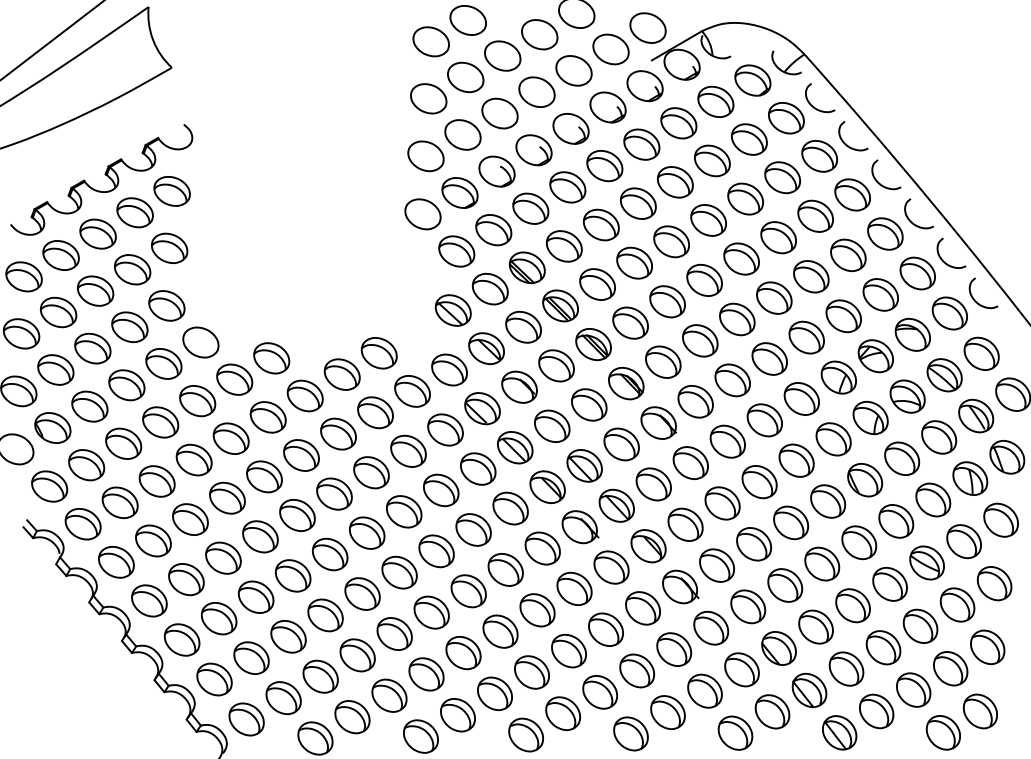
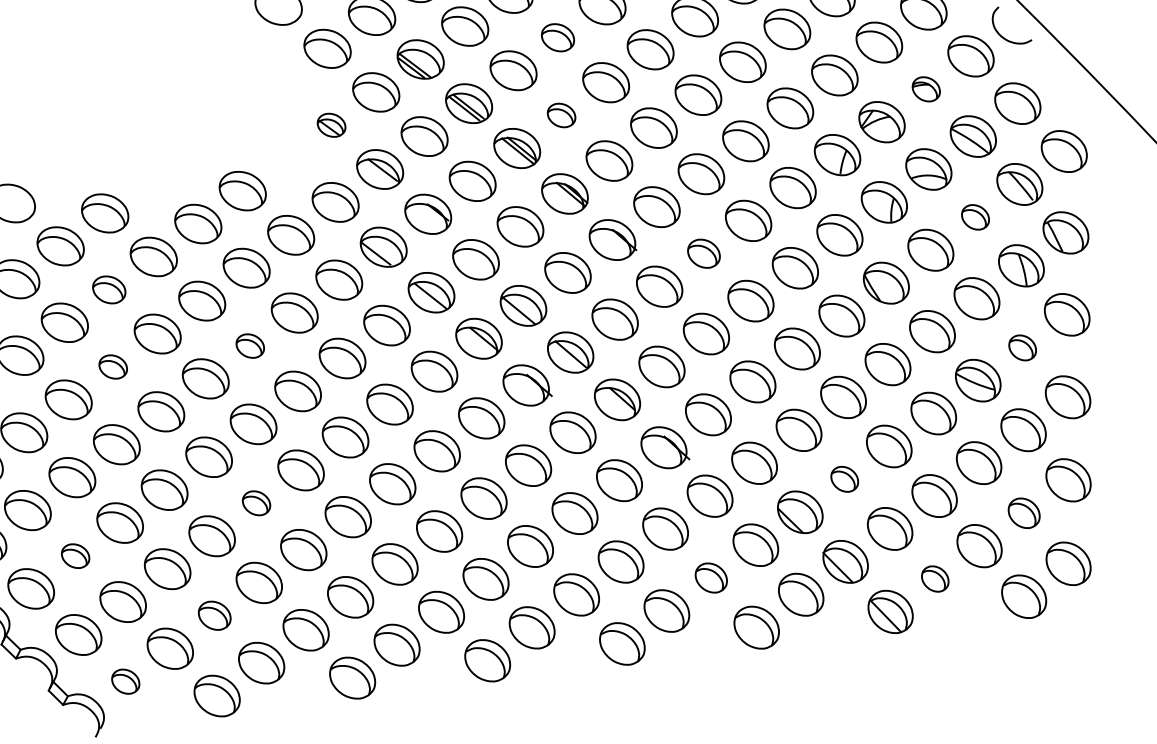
part: (634, 262) -> (557, 36), size x0.7
part: (452, 310) -> (330, 125), size x0.6
part: (630, 322) -> (561, 114), size x0.6
part: (912, 334) -> (925, 88), size x0.6
part: (267, 417) -> (108, 290), size x0.7
part: (939, 437) -> (975, 217), size x0.6
part: (727, 441) -> (703, 253), size x0.7
part: (371, 472) -> (250, 345), size x0.6
part: (264, 476) -> (113, 366), size x0.6
part: (963, 541) -> (1021, 347), size x0.6
part: (362, 593) -> (256, 502), size x0.6
part: (218, 618) -> (74, 555), size x0.6
part: (815, 626) -> (843, 478), size x0.6
part: (950, 668) -> (1023, 512), size x0.7
part: (320, 676) -> (214, 615), size x0.7
part: (704, 690) -> (710, 577), size x0.7
part: (876, 711) -> (934, 579), size x0.6
part: (246, 719) -> (125, 681), size x0.6

